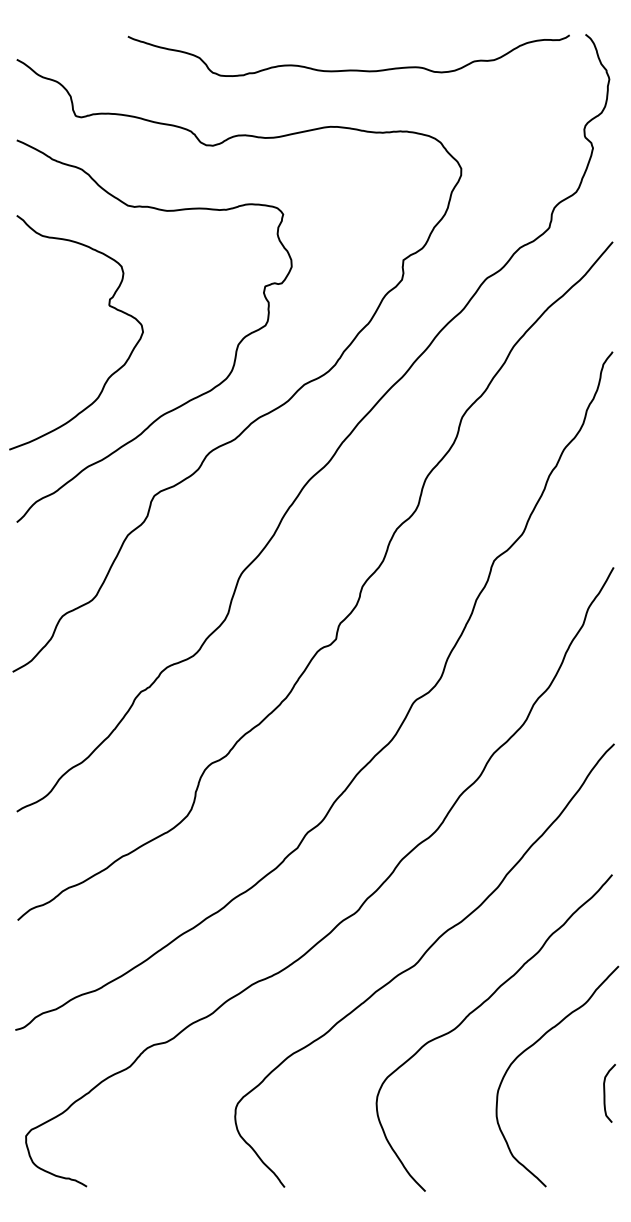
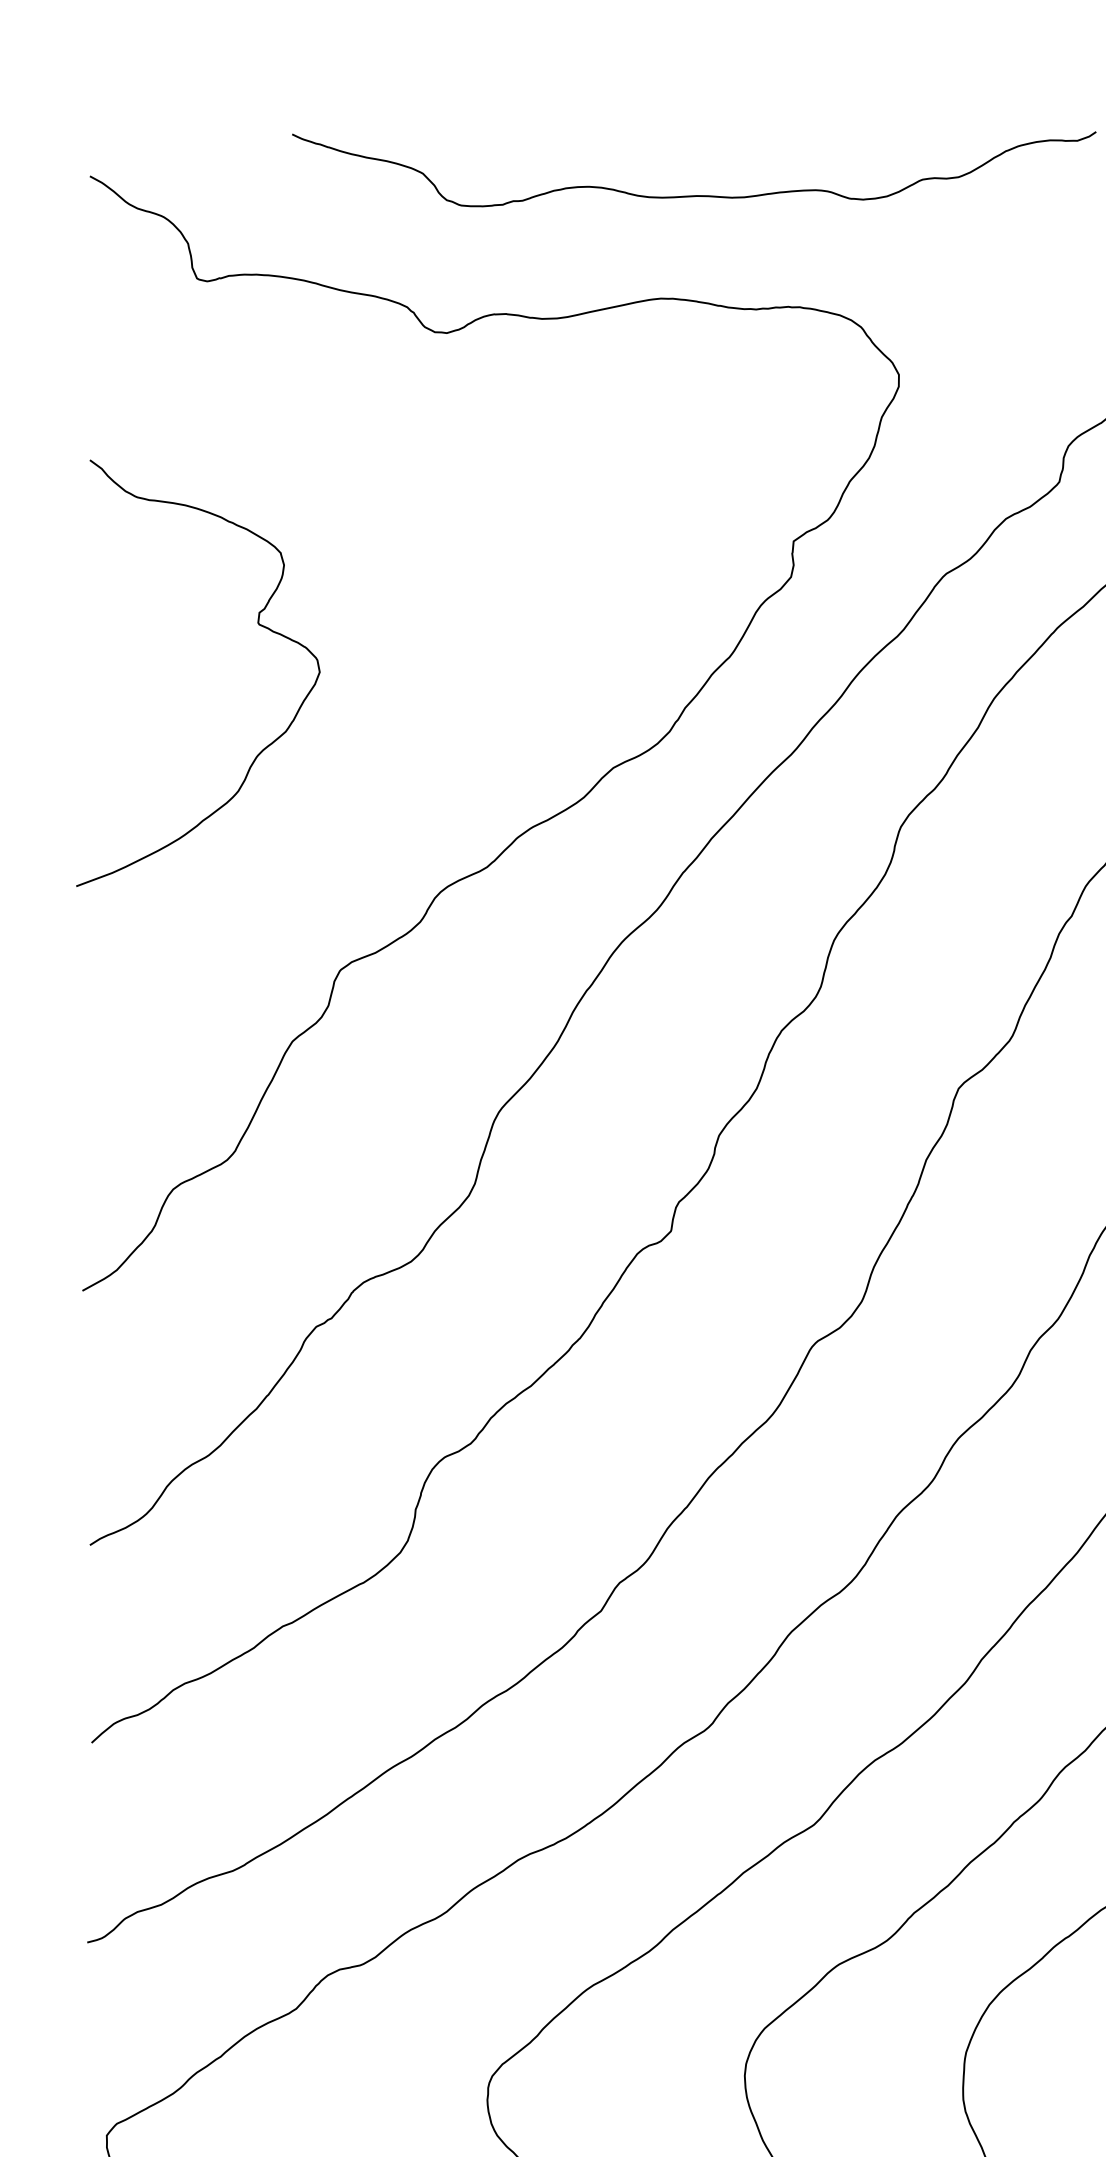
curve: (189, 399) -> (404, 794), removed

